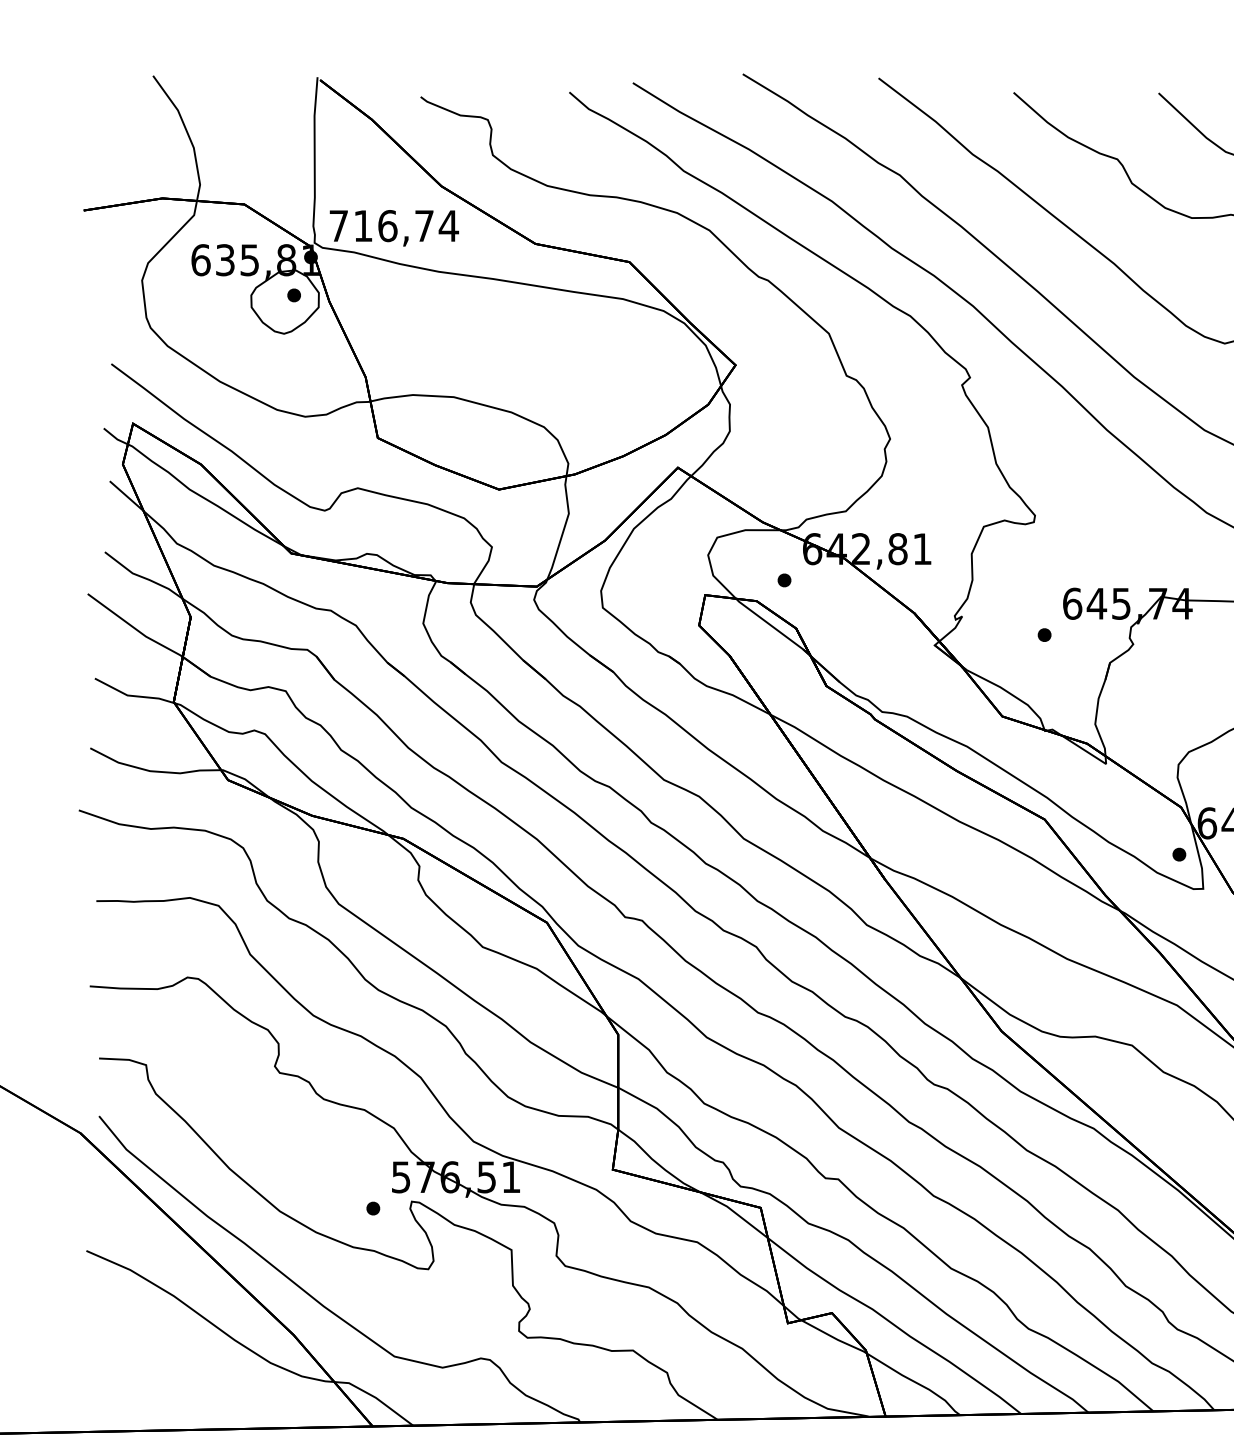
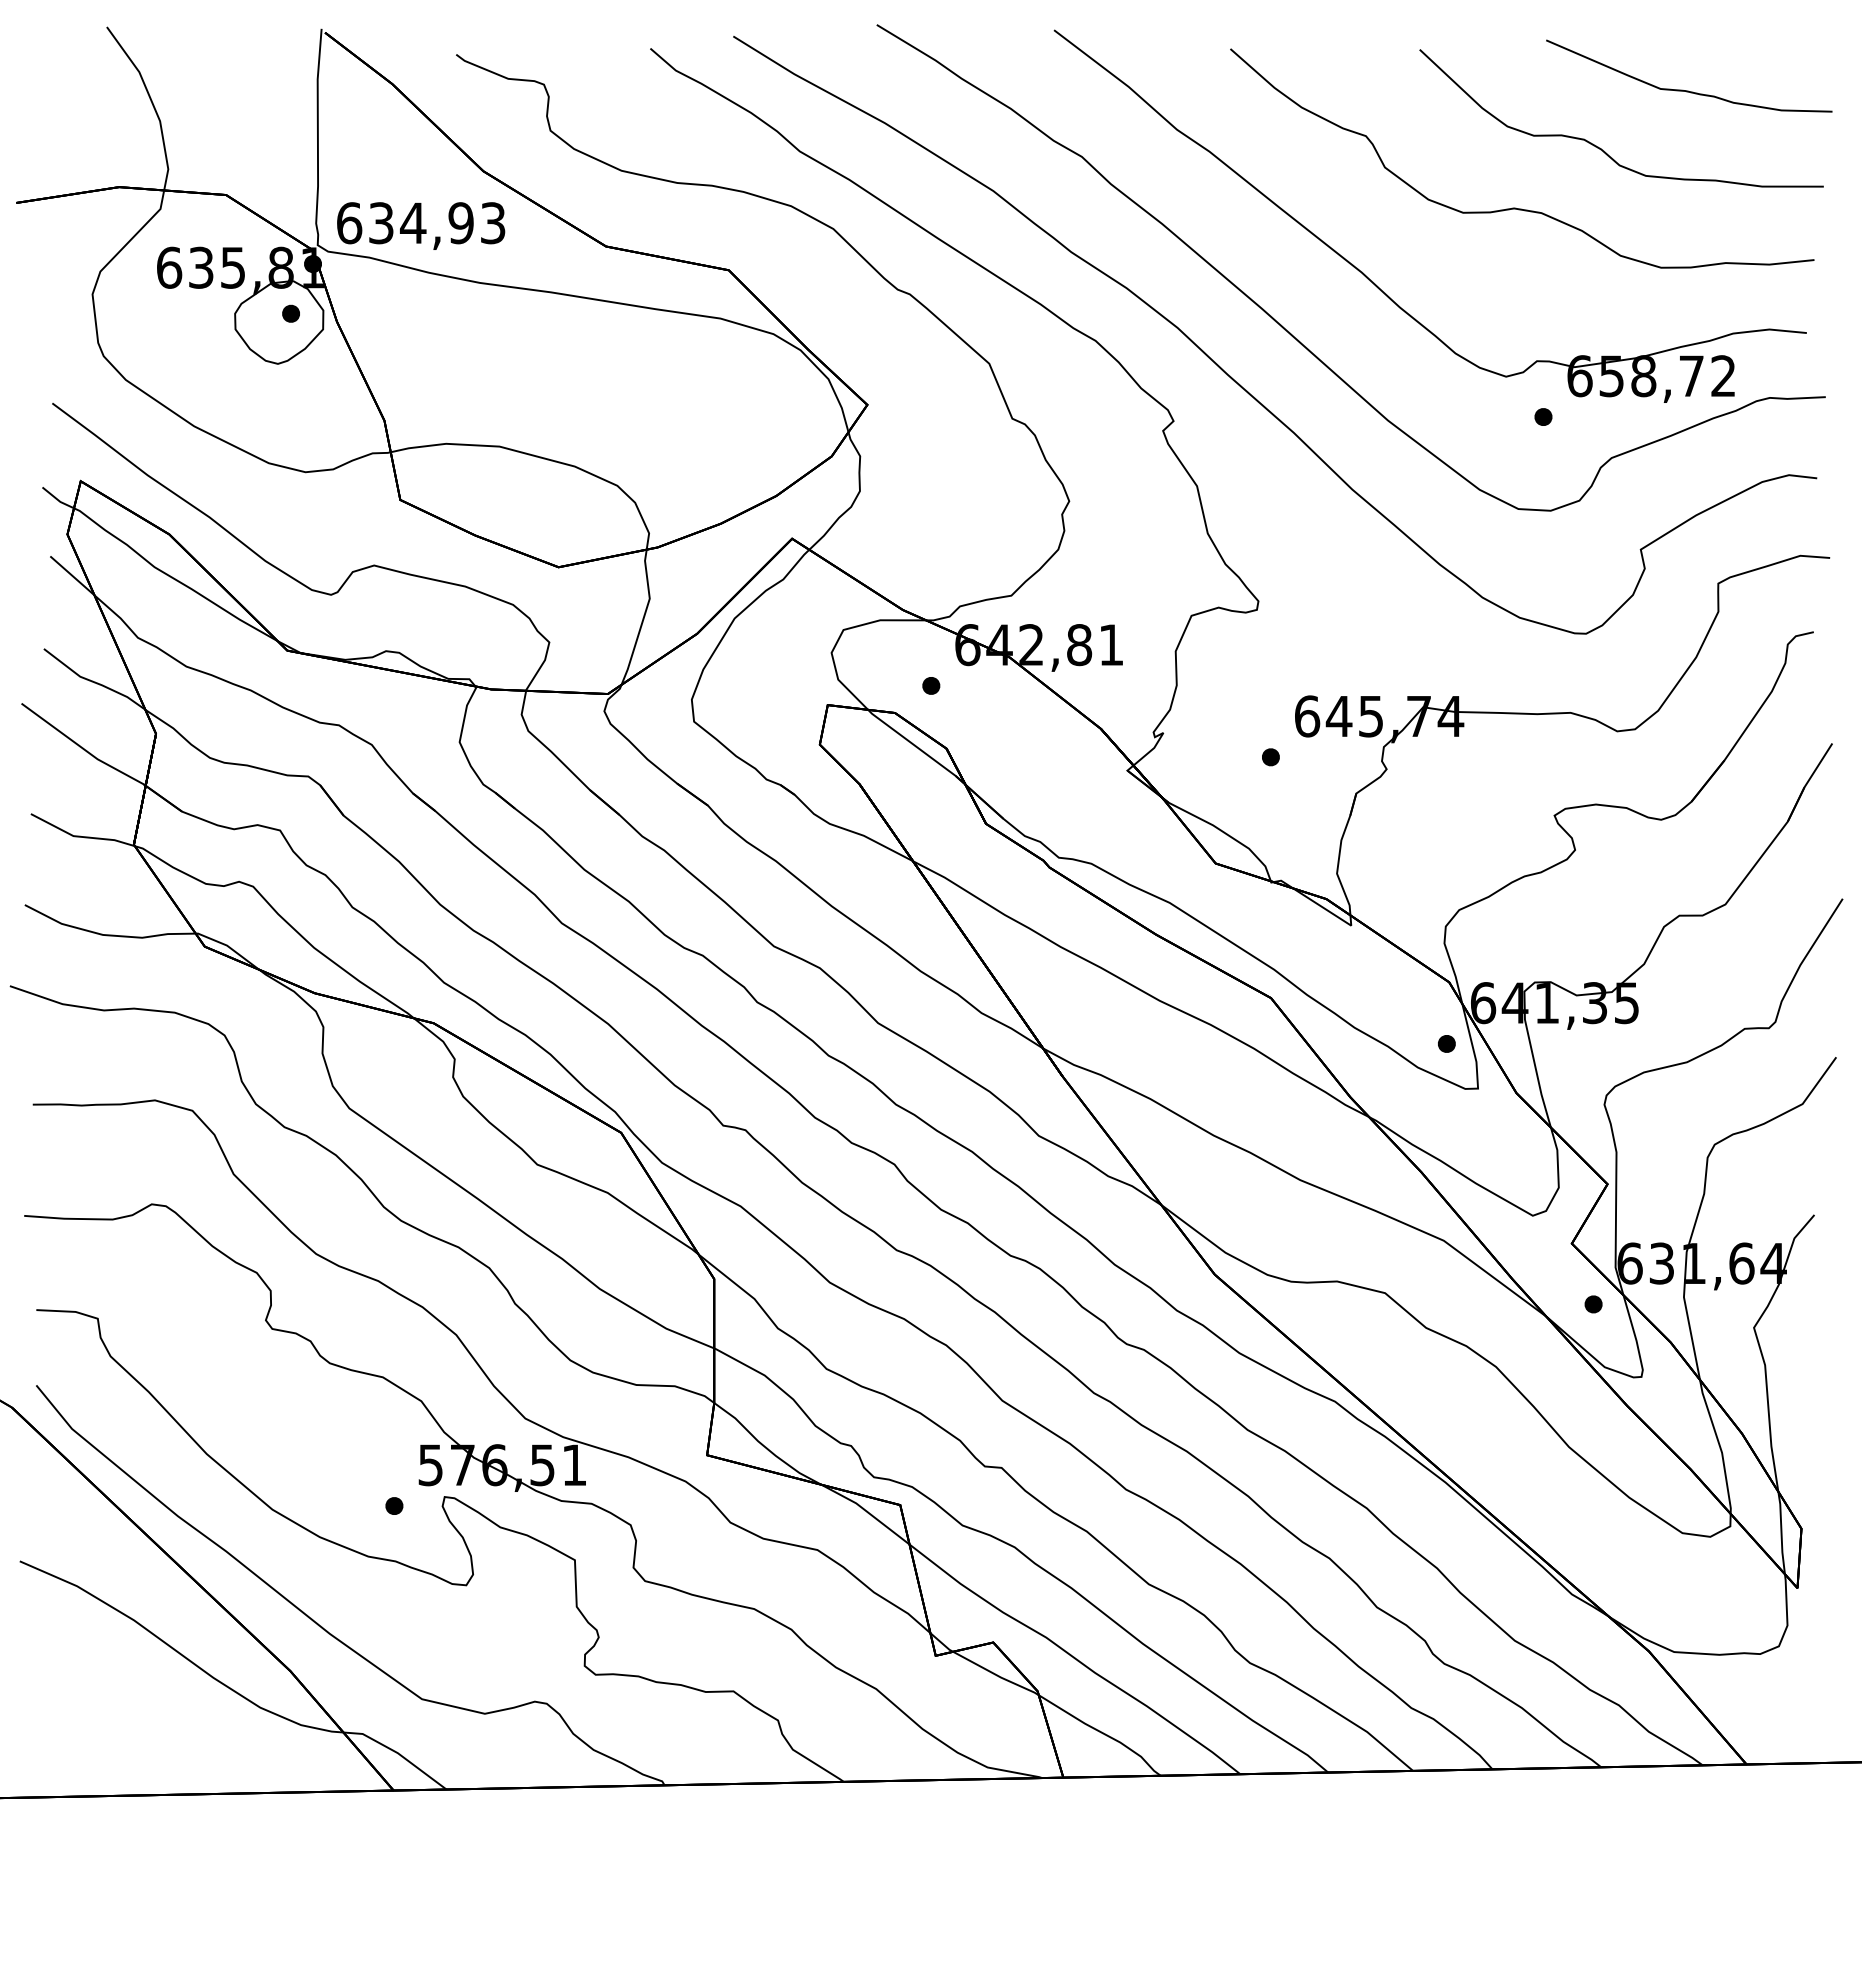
text: (394, 226) -> (421, 223), 716,74 -> 634,93

